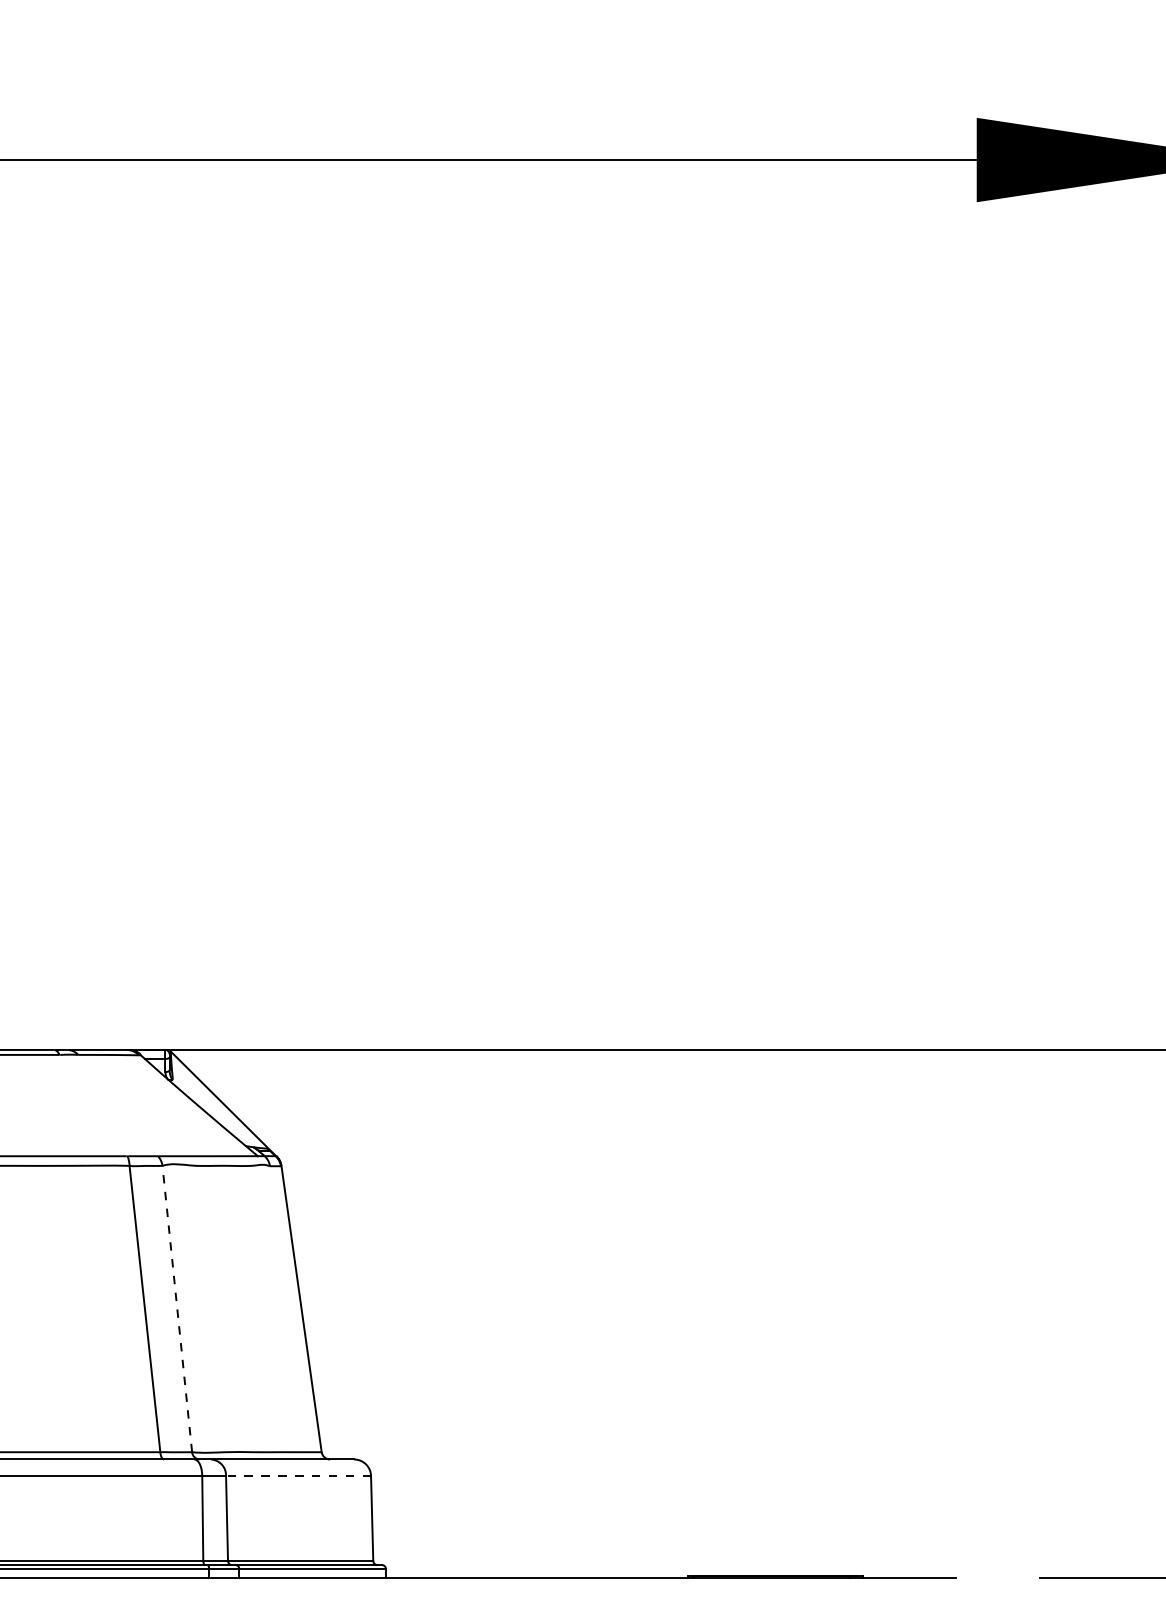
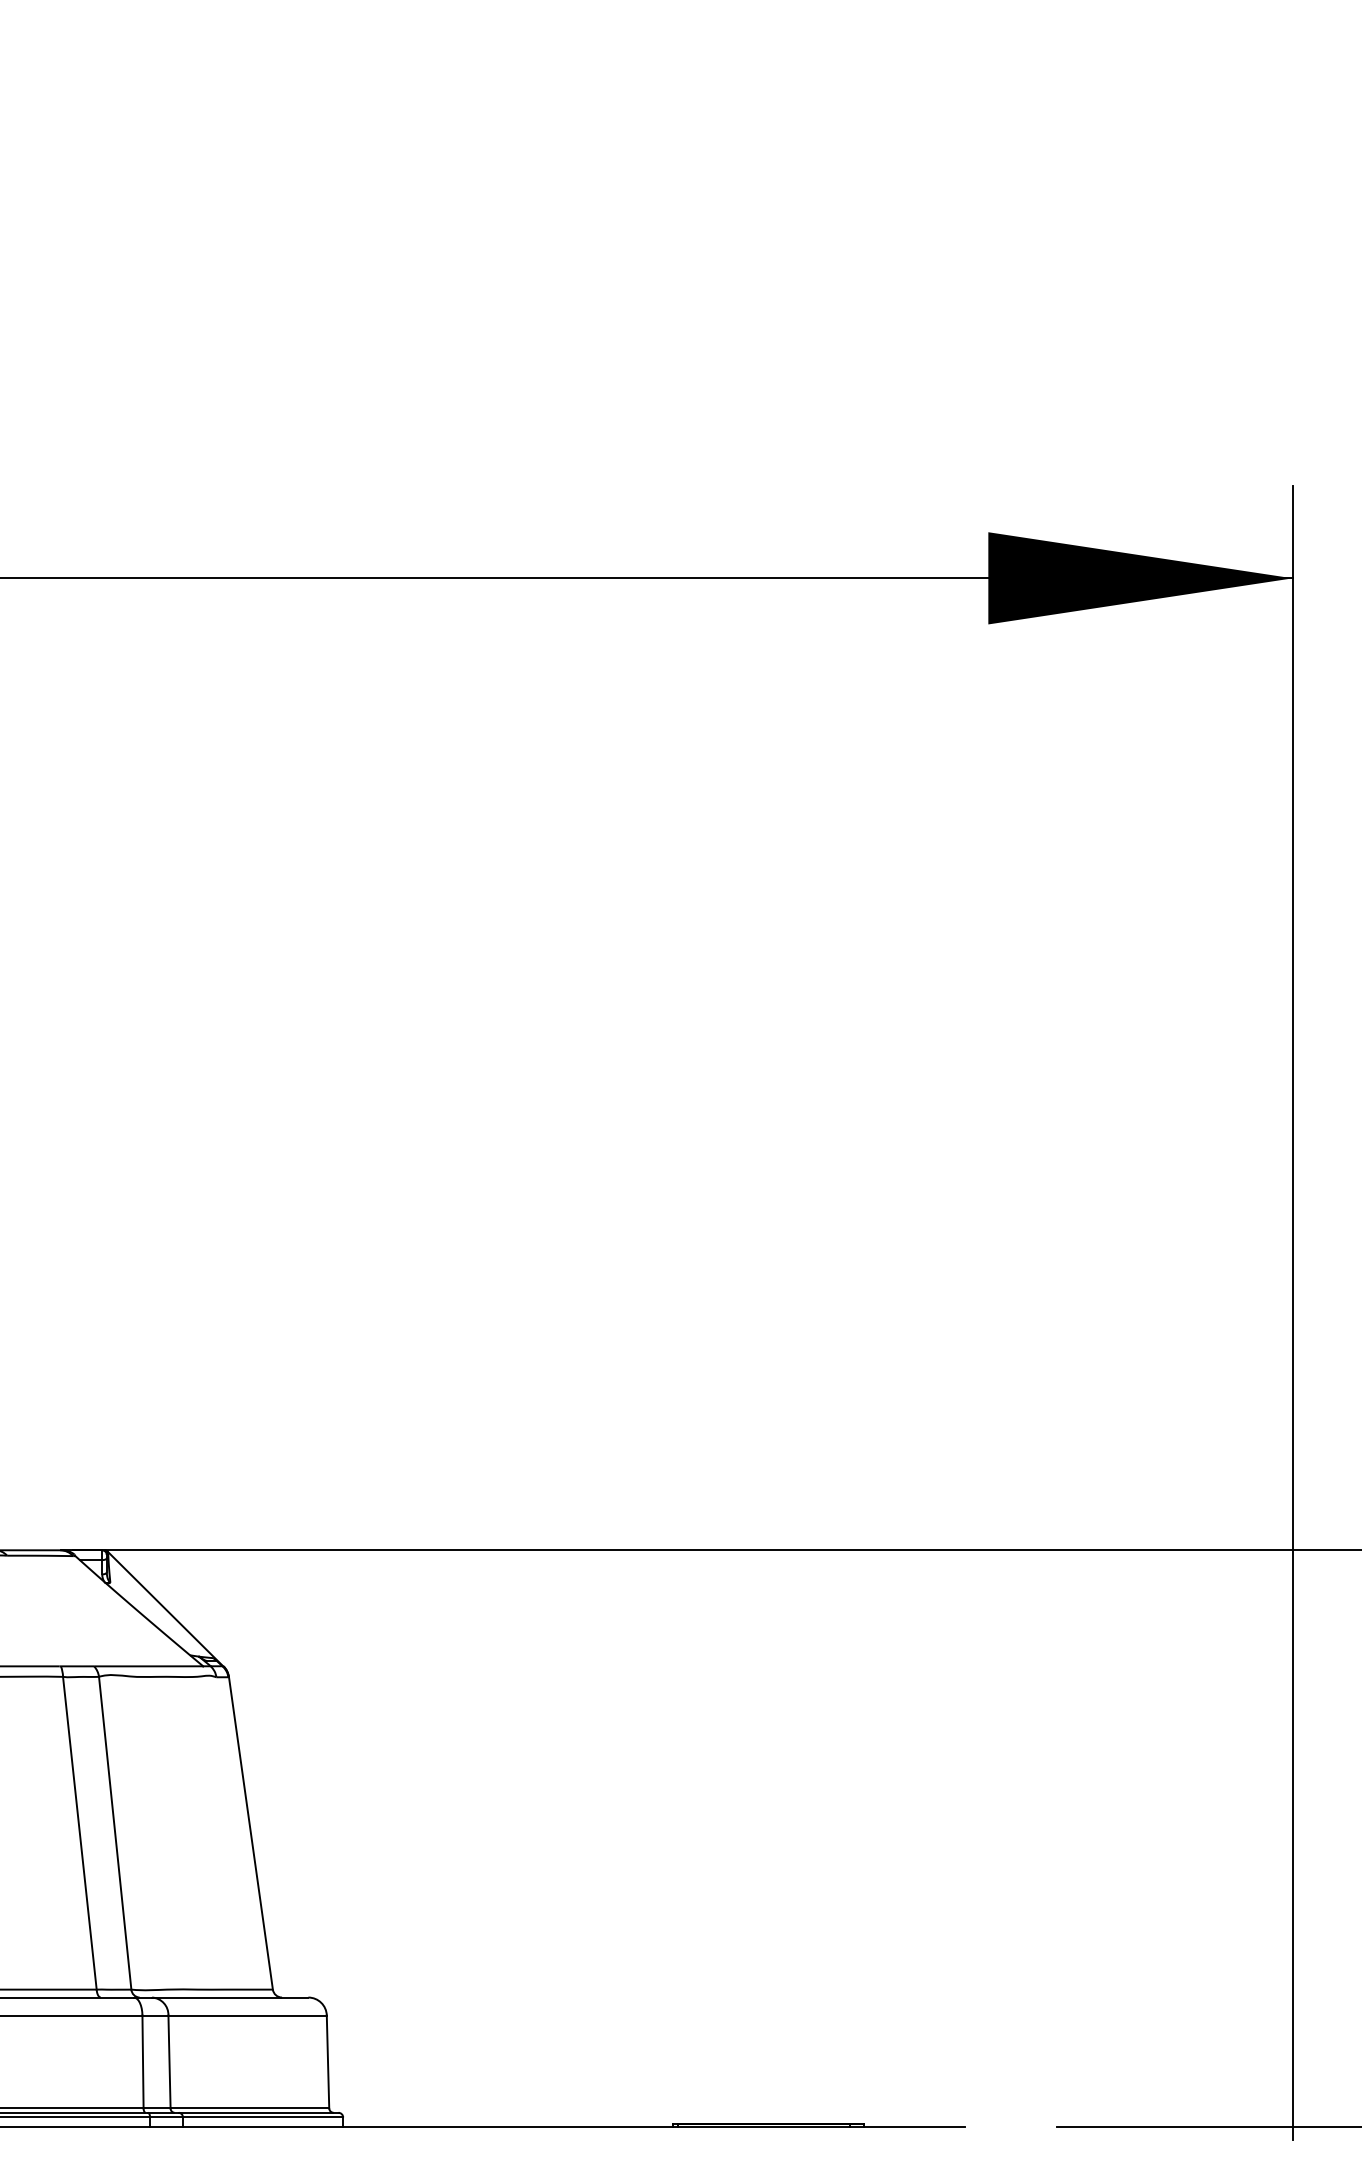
line: (177, 1308) -> (115, 1832), dashed -> solid
line: (298, 1475) -> (247, 2015), dashed -> solid

